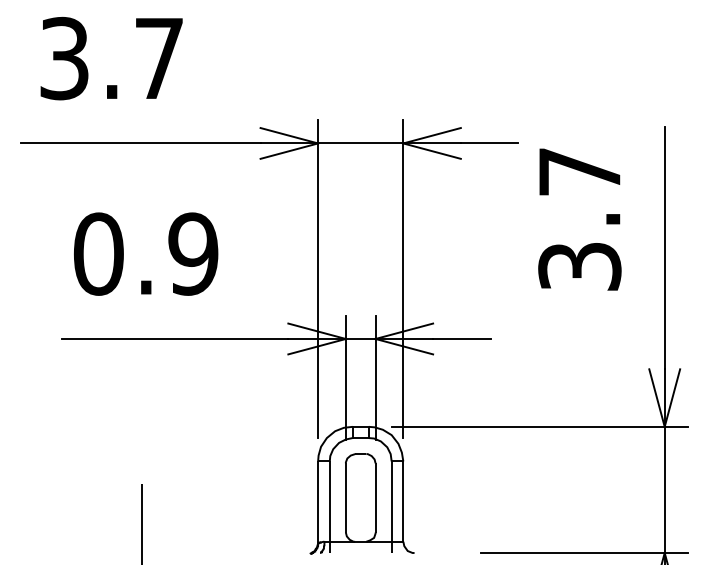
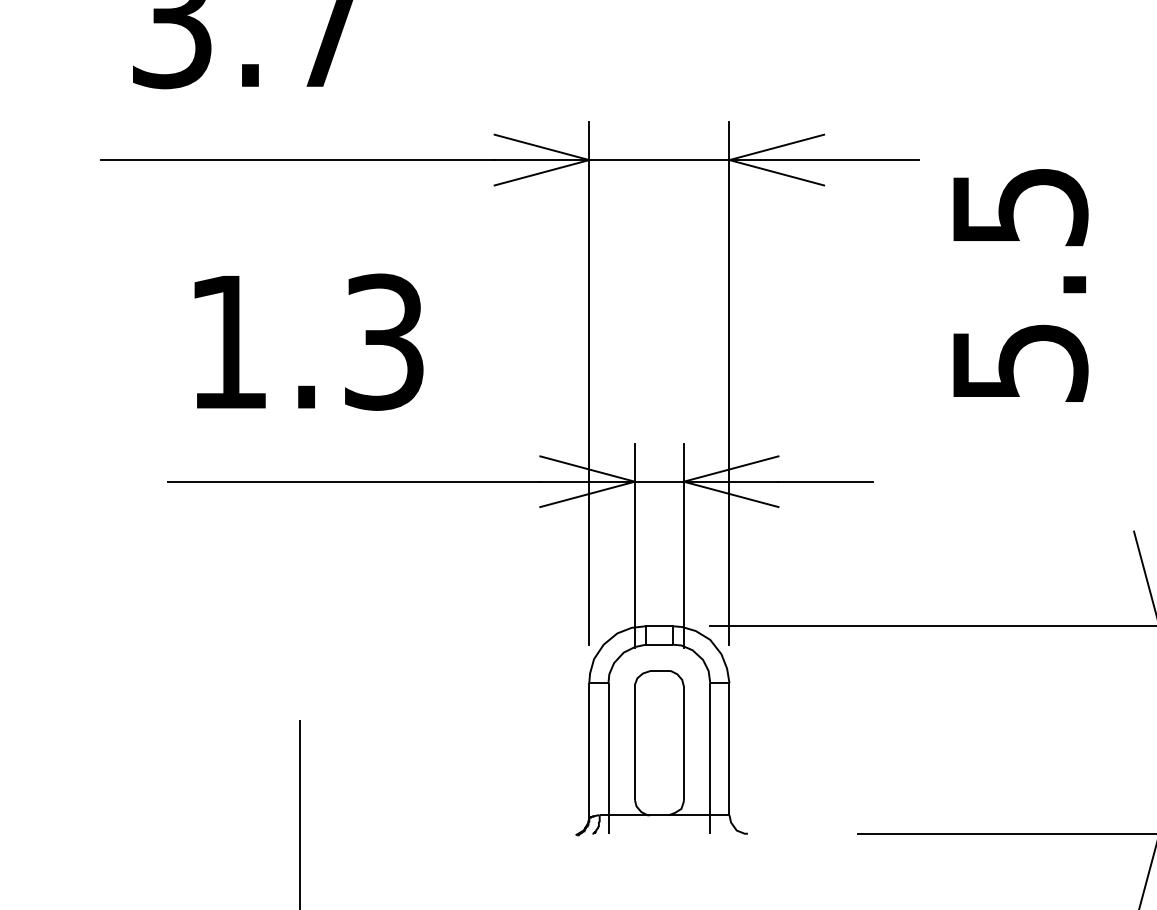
text: (579, 219) -> (1019, 285), 3.7 -> 5.5
text: (145, 253) -> (305, 341), 0.9 -> 1.3

